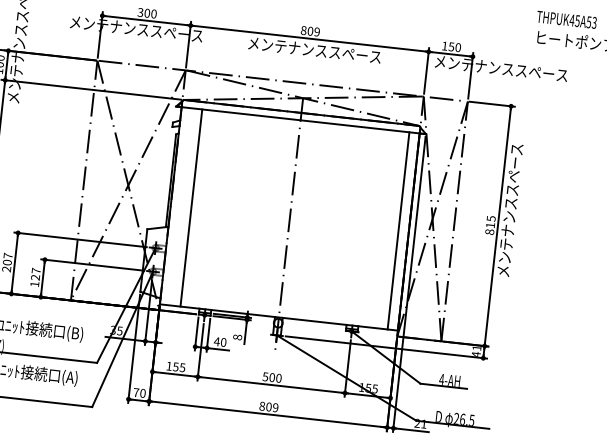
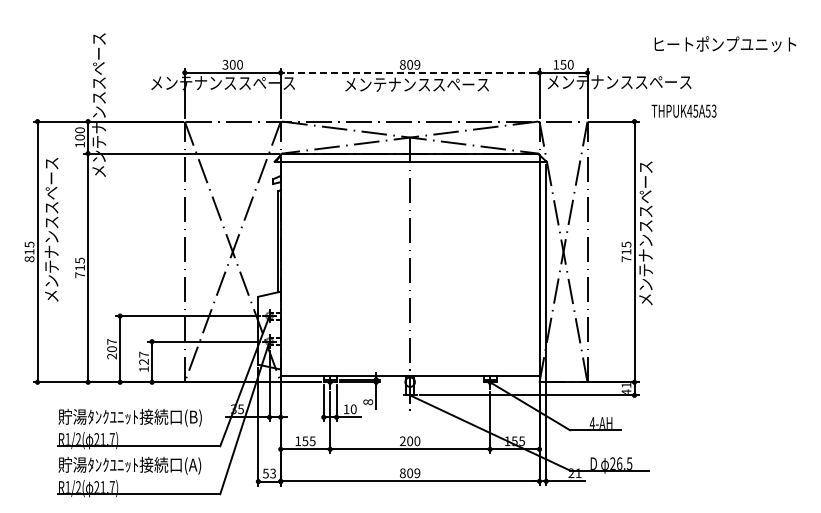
text: (566, 19) -> (683, 110), moved
line: (309, 38) -> (409, 72), solid -> dashed
line: (191, 207) -> (303, 268), removed
line: (398, 230) -> (528, 268), removed
text: (489, 232) -> (626, 259), 815 -> 715
text: (216, 341) -> (346, 409), 40 -> 10
text: (265, 377) -> (402, 441), 500 -> 200
text: (139, 392) -> (269, 473), 70 -> 53

